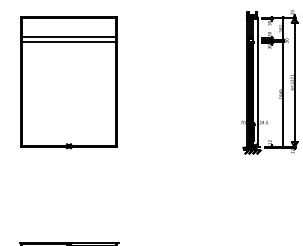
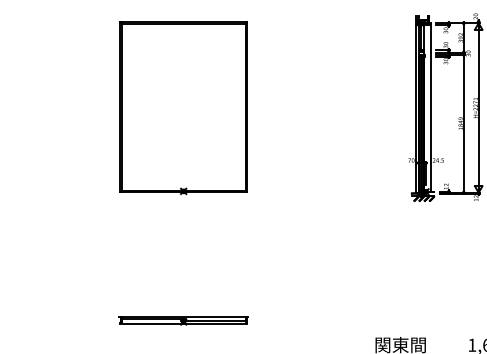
line: (68, 36) -> (183, 48), removed
line: (68, 42) -> (183, 55), removed

